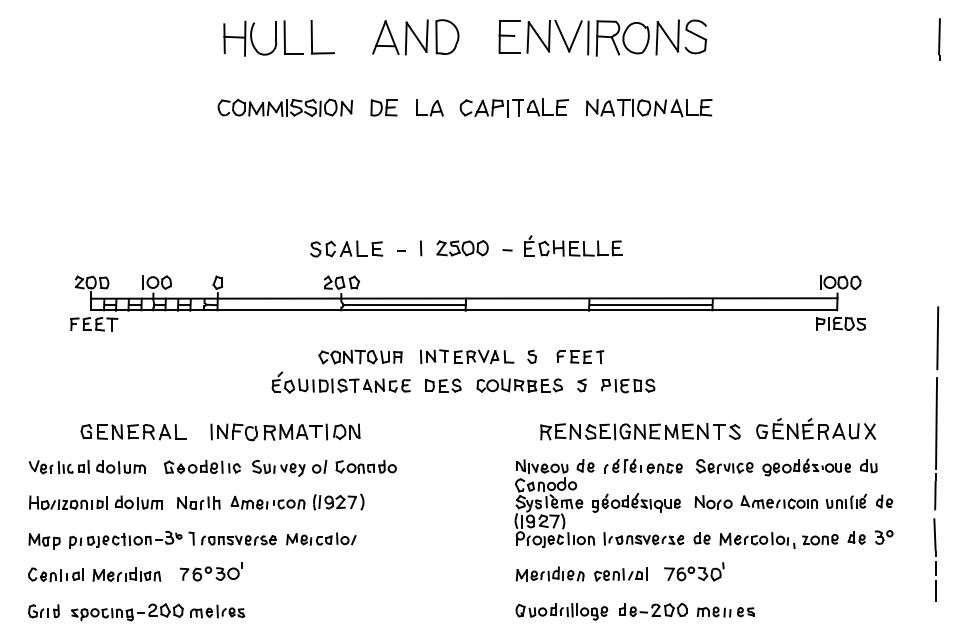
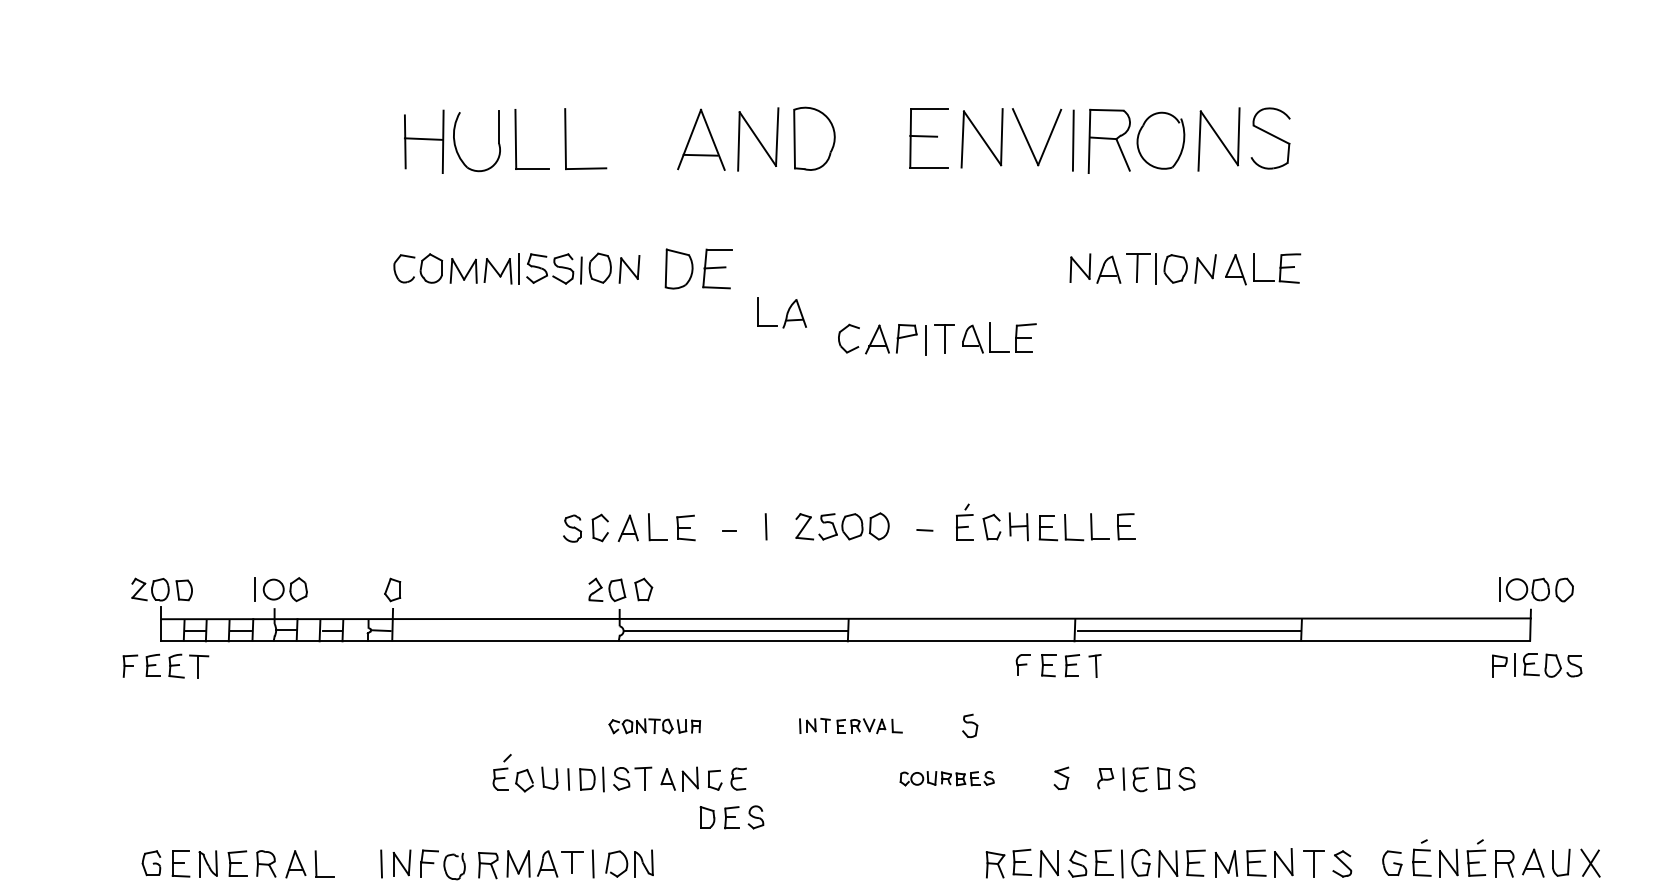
part: (383, 107) -> (697, 268), size x1.4
part: (429, 107) -> (781, 312), moved
part: (513, 107) -> (935, 337), moved
part: (360, 356) -> (654, 725), size x0.6
part: (467, 356) -> (851, 725), size x0.6
part: (580, 357) -> (1058, 666), moved
part: (443, 385) -> (731, 817), moved
part: (519, 385) -> (946, 778), size x0.6

